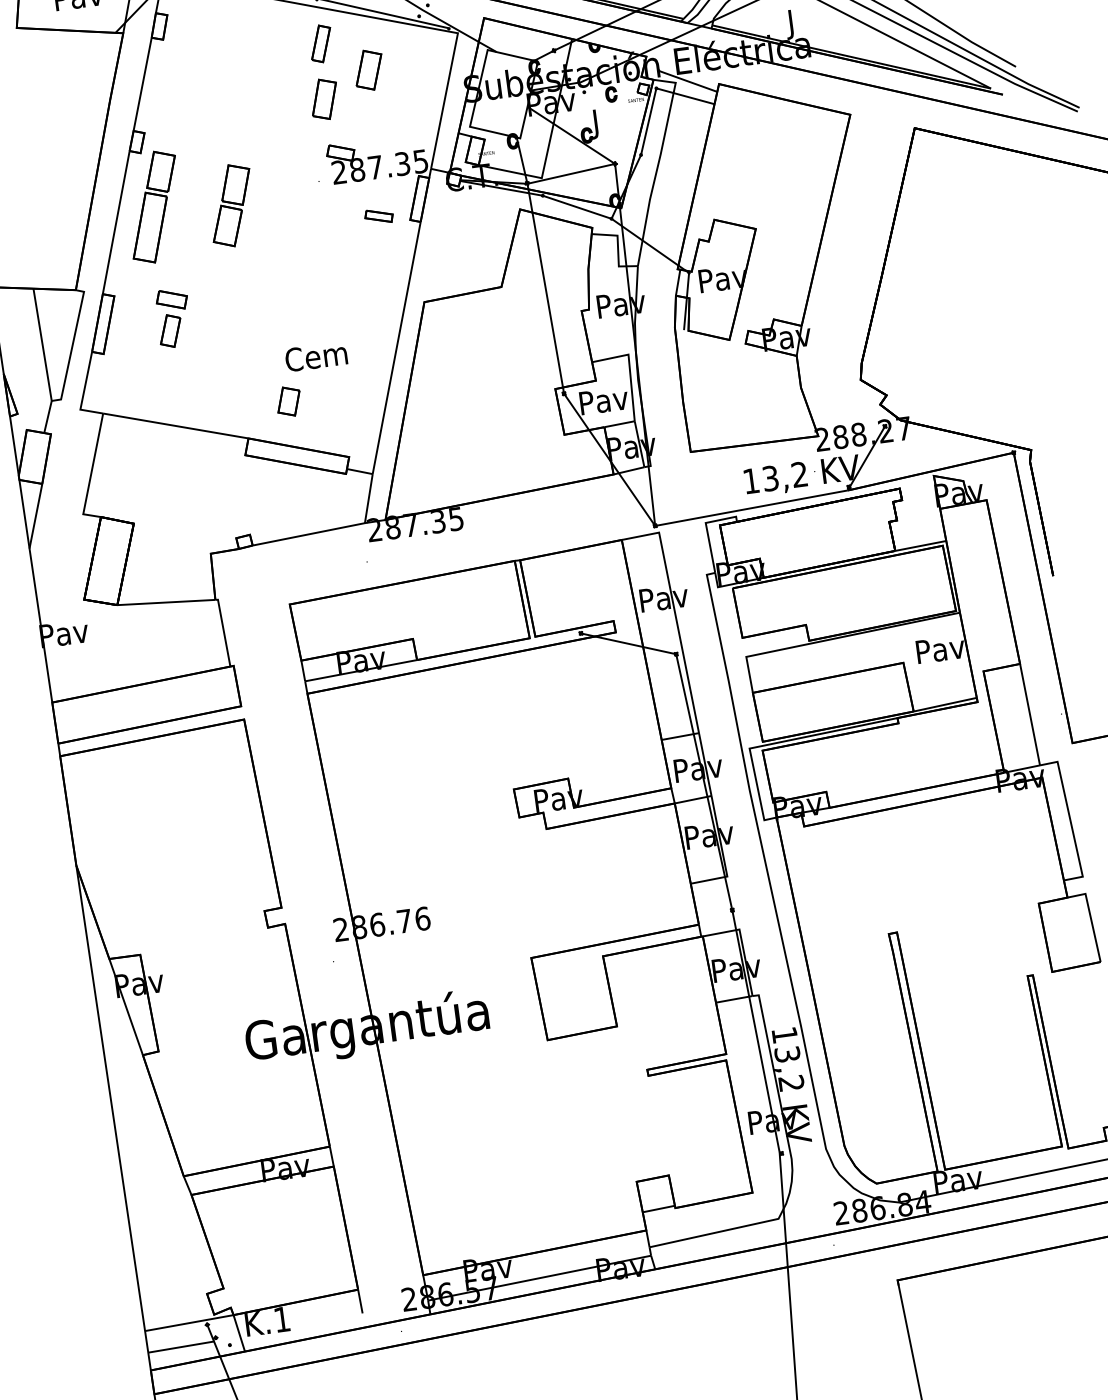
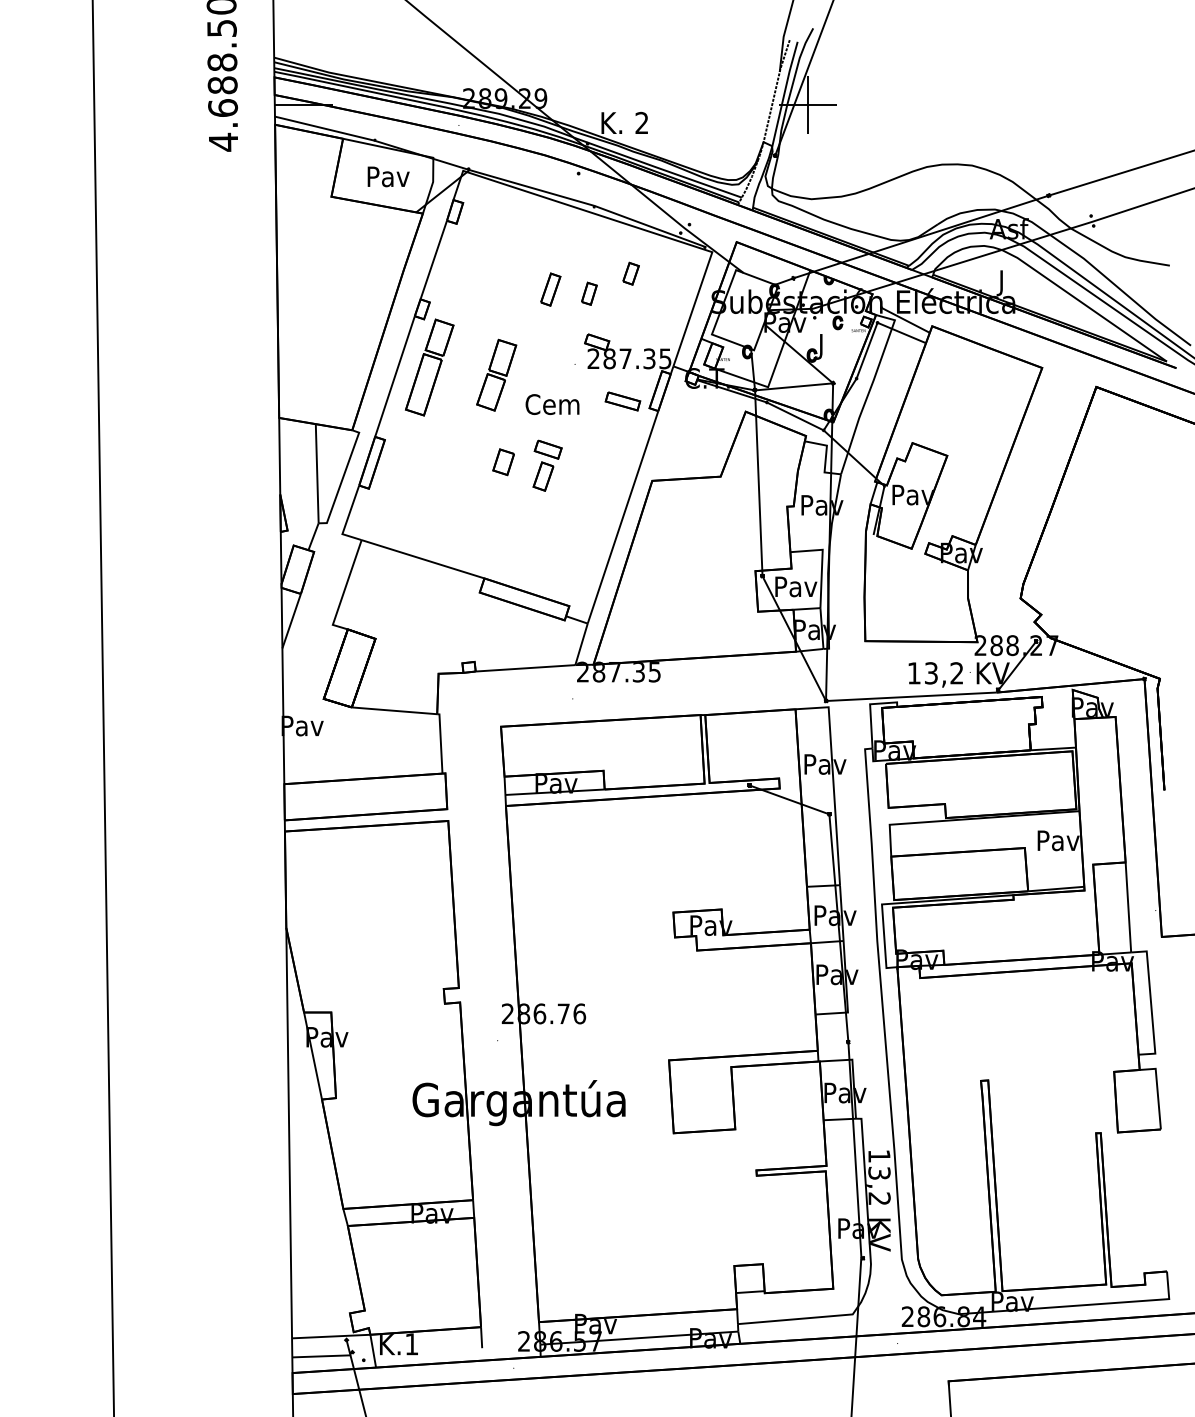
part: (320, 43) -> (550, 289), moved
part: (368, 69) -> (630, 273), size x0.62
part: (324, 98) -> (589, 293), size x0.62
part: (378, 216) -> (622, 401), size x1.43
part: (173, 317) -> (547, 465), moved
text: (316, 356) -> (552, 404), moved
part: (288, 401) -> (503, 462), moved

